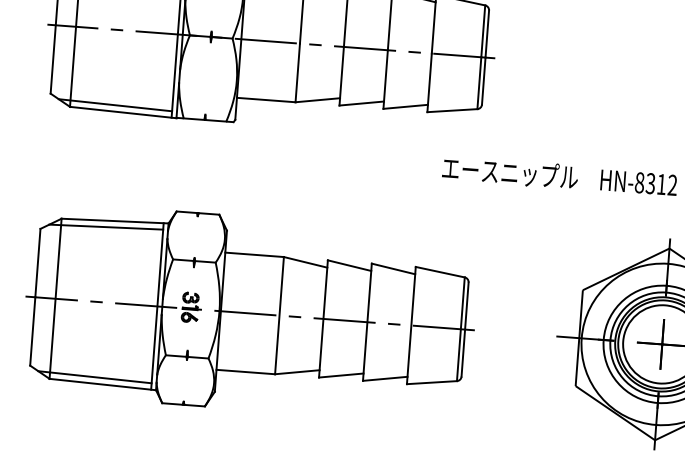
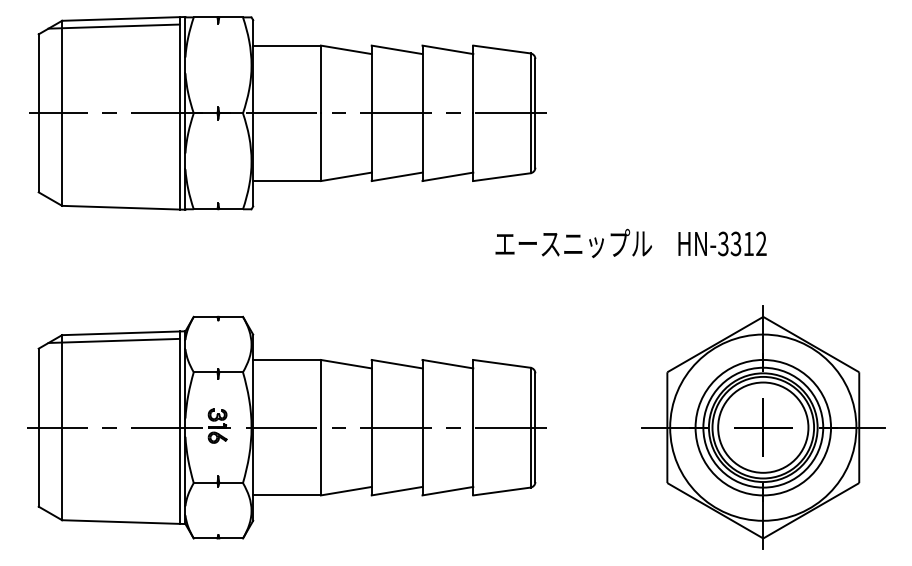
line: (114, 105) -> (113, 200), removed
text: (639, 182) -> (723, 243), HN-8312 -> HN-3312
line: (94, 377) -> (113, 514), removed

